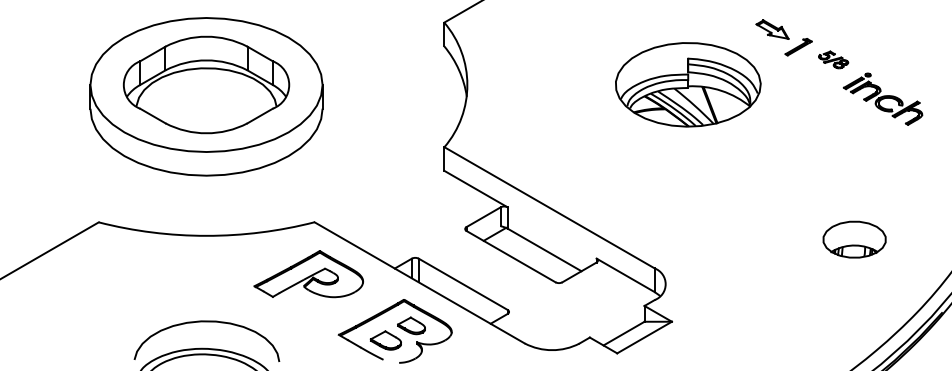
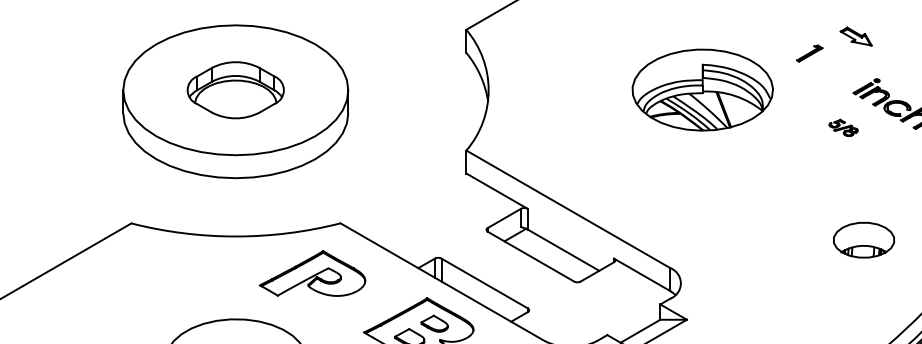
part: (772, 29) -> (856, 36), moved
part: (833, 59) -> (843, 127), moved
part: (206, 84) -> (235, 89), size x0.6
part: (308, 274) -> (312, 273), moved

